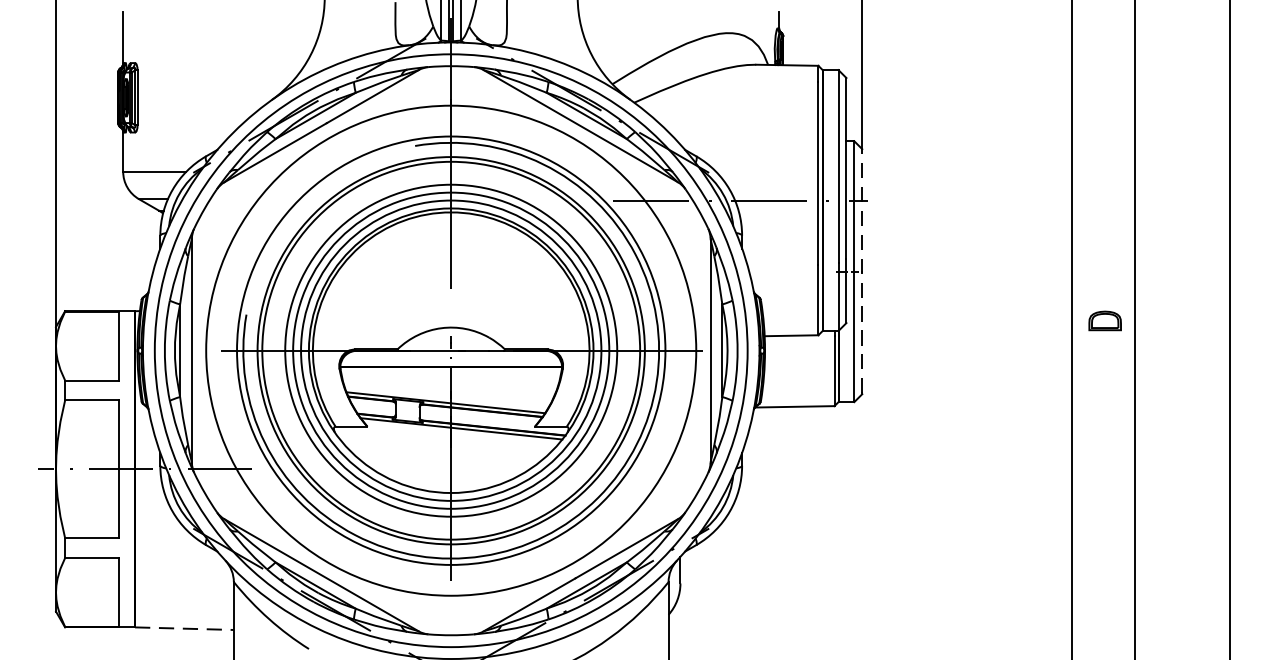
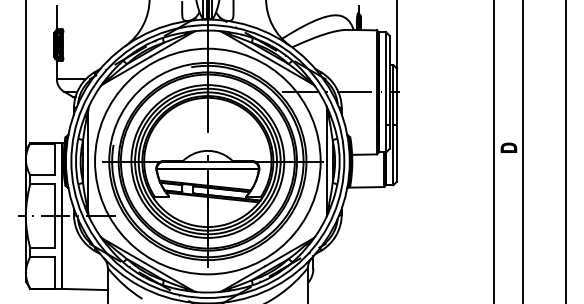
line: (863, 270) -> (397, 124), dashed -> solid
line: (185, 628) -> (85, 289), dashed -> solid

